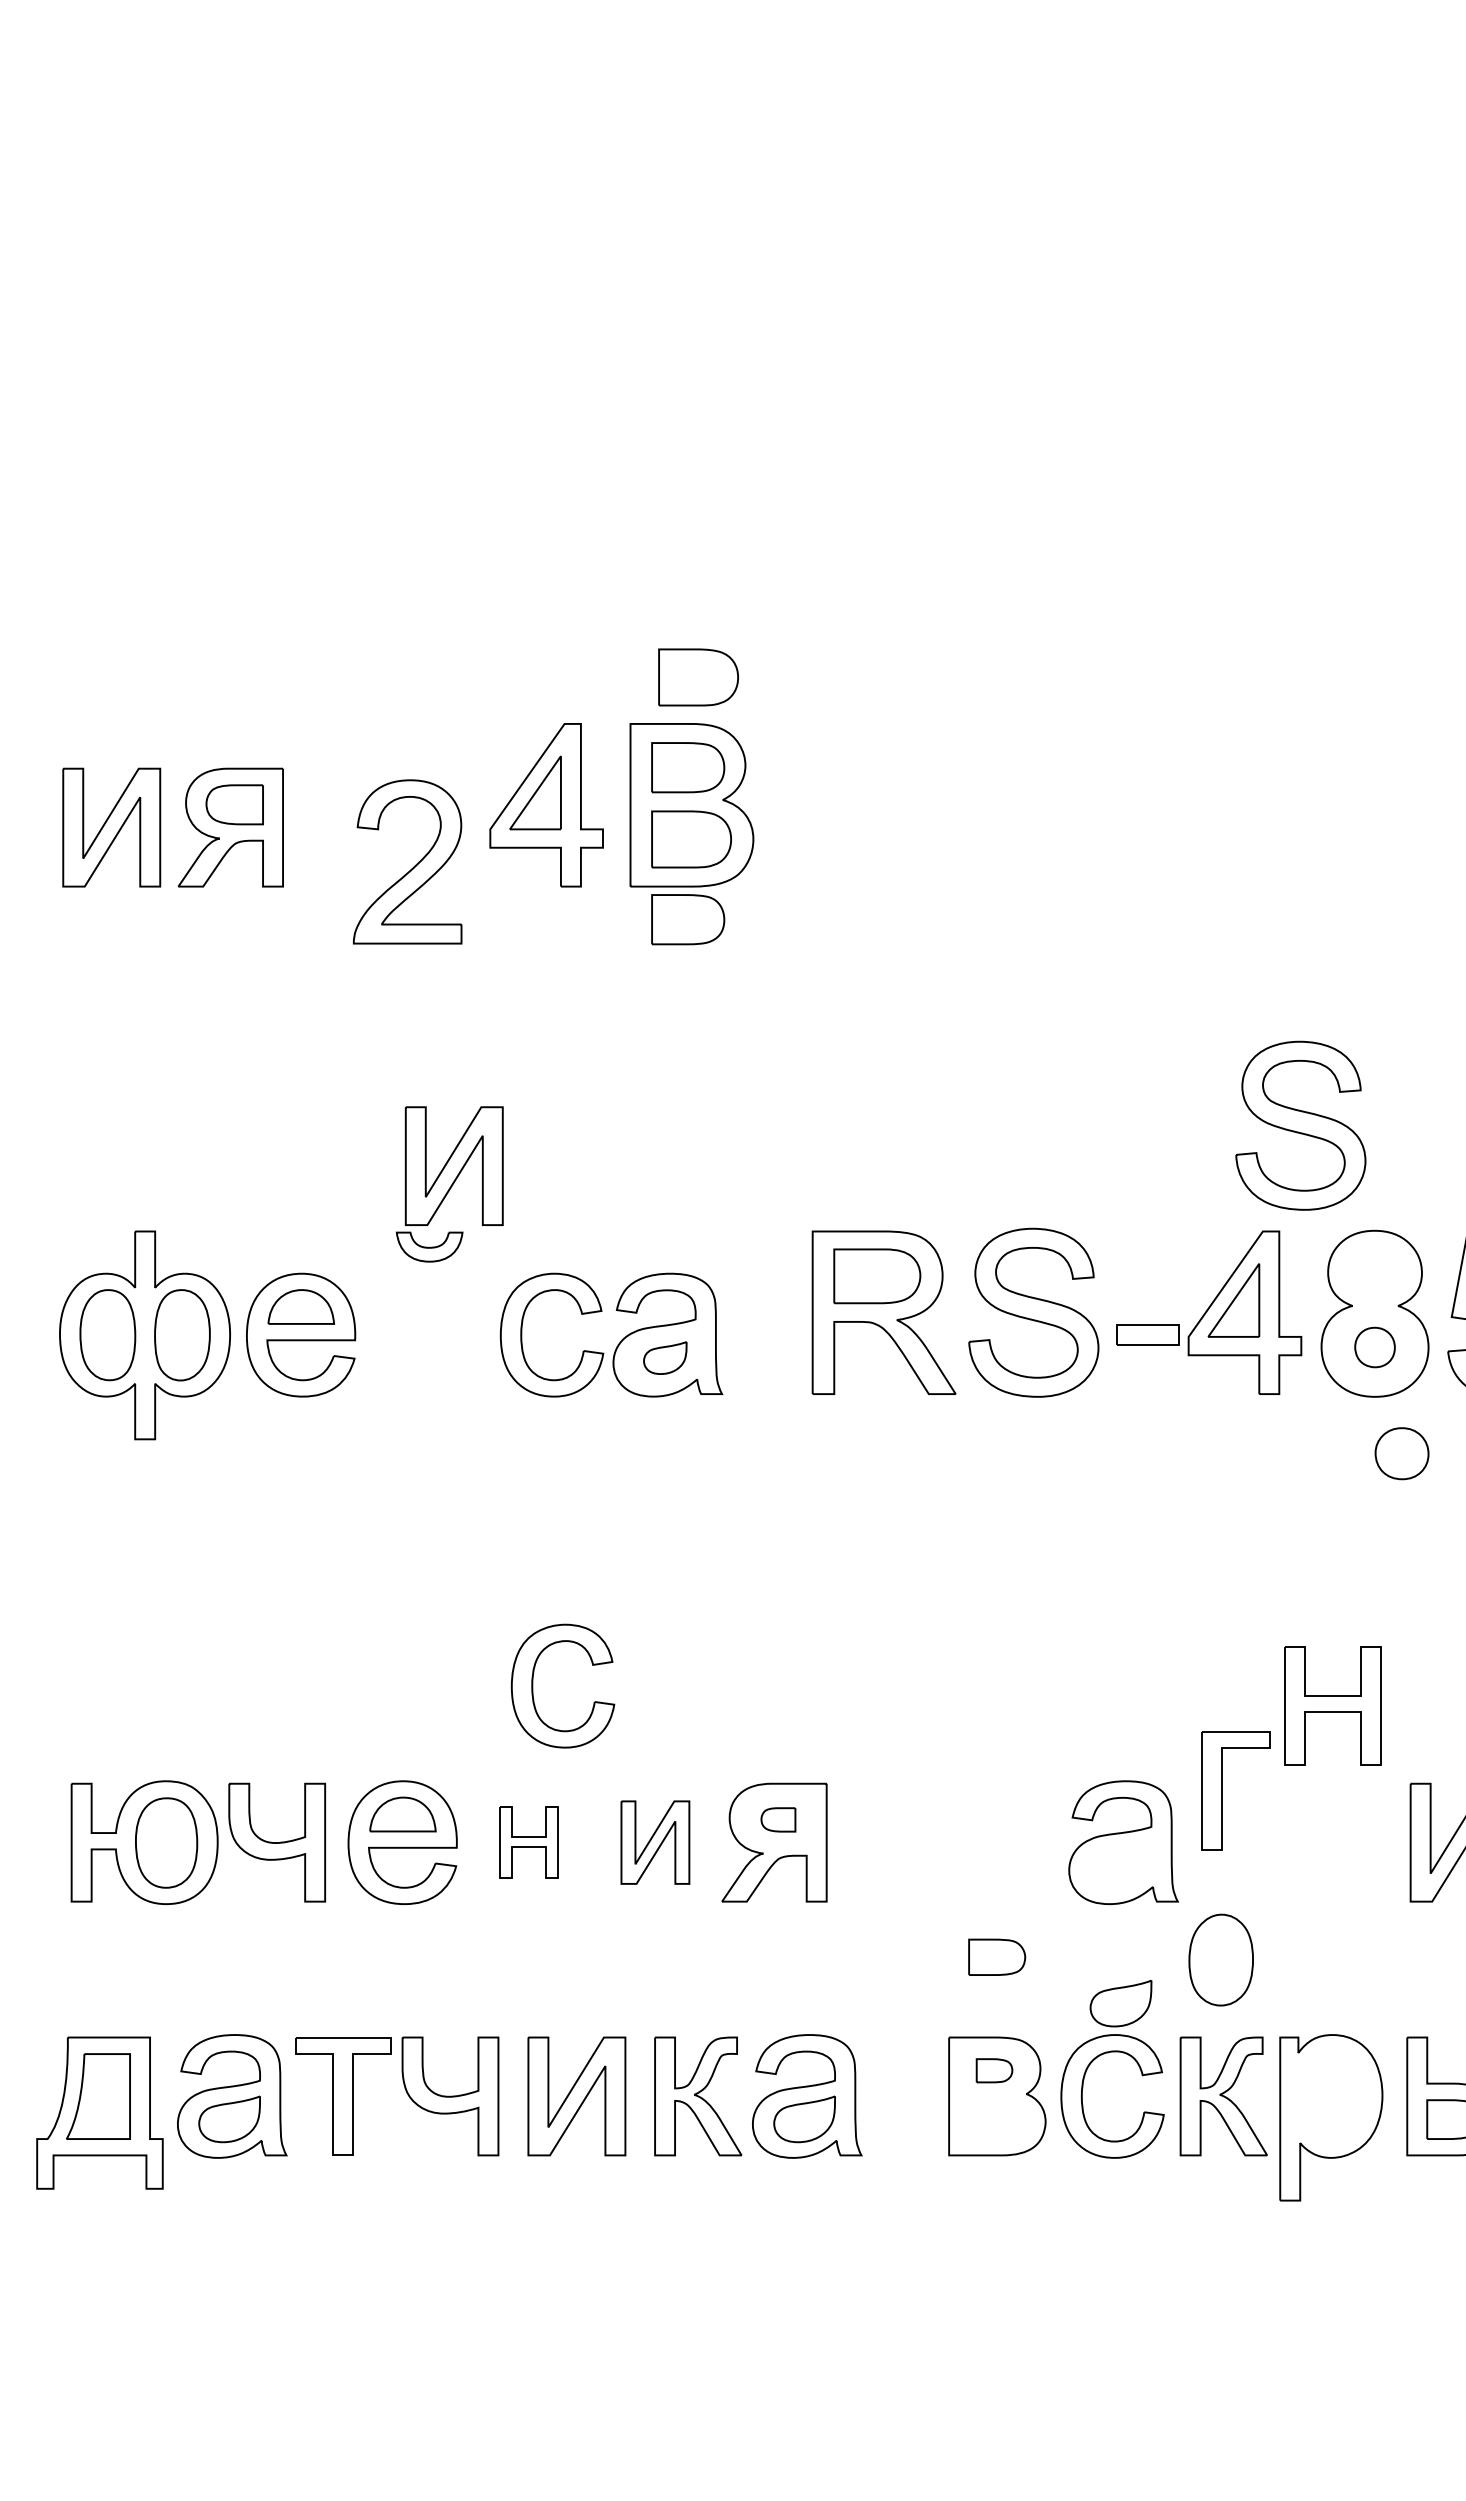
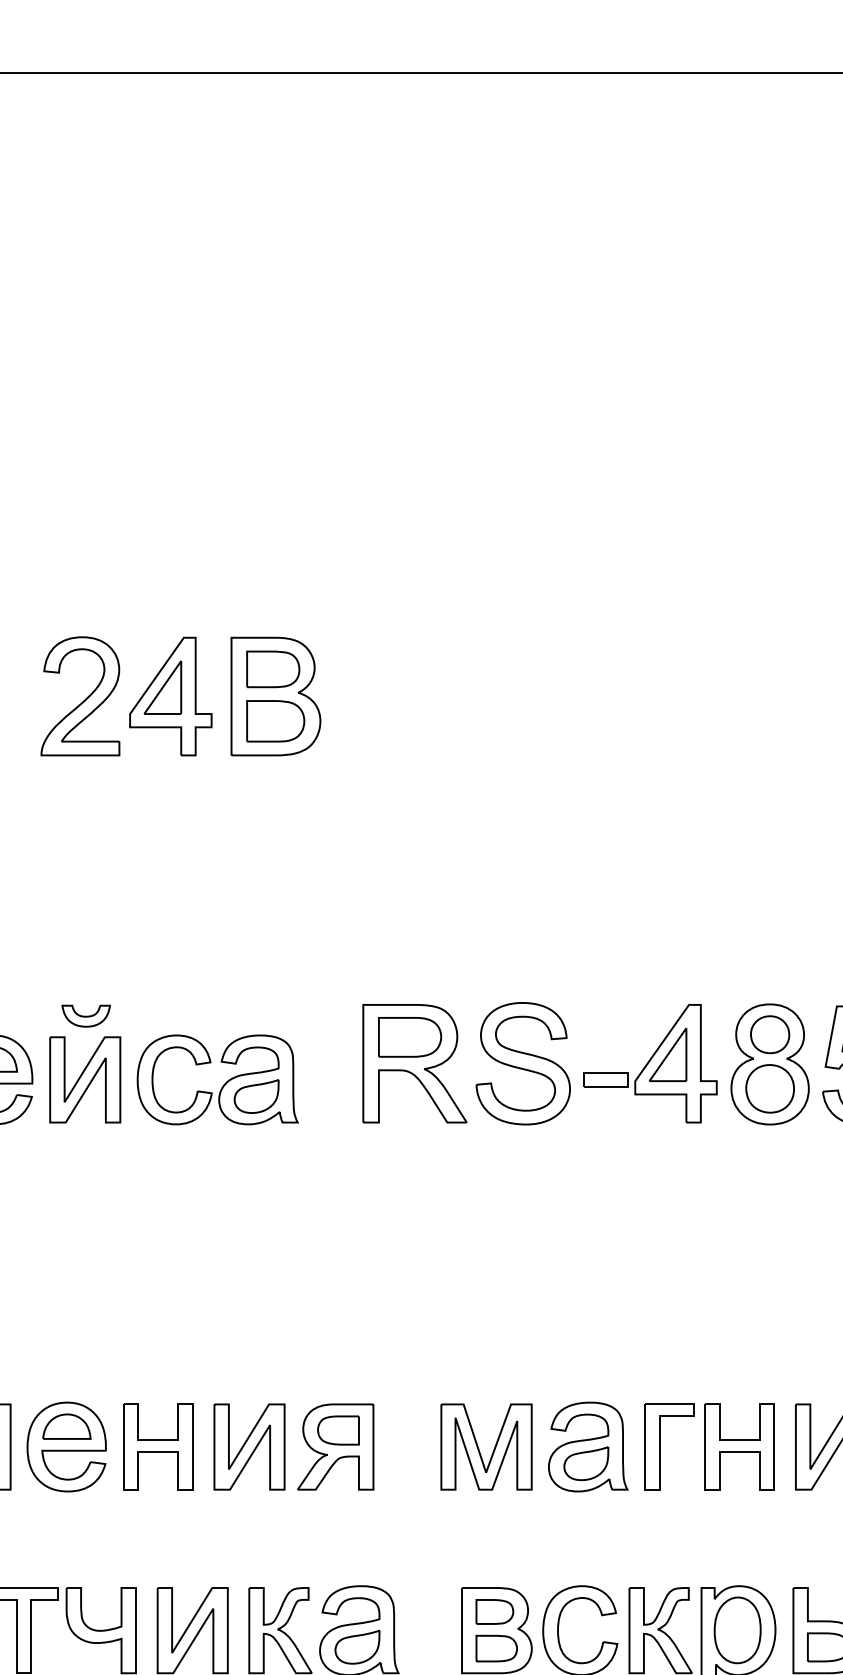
part: (698, 677) -> (280, 604), removed
part: (413, 866) -> (84, 699), moved
part: (688, 919) -> (273, 779), removed
part: (1300, 1125) -> (716, 928), removed
part: (453, 1165) -> (84, 1079), moved
part: (1374, 1347) -> (769, 1088), size x1.67
part: (665, 1357) -> (256, 1096), size x1.43
part: (1401, 1453) -> (769, 1034), moved
part: (533, 1685) -> (161, 1333), removed
part: (1332, 1705) -> (739, 1446), moved
part: (1222, 1790) -> (659, 1446), moved
part: (778, 1819) -> (338, 1430), size x1.67
part: (528, 1842) -> (157, 1446), size x1.67
part: (655, 1842) -> (249, 1446), size x1.43
part: (972, 1844) -> (478, 1448), added
part: (997, 1956) -> (497, 1648), moved
part: (1220, 1959) -> (737, 1629), moved
part: (1120, 2003) -> (585, 1463), moved
part: (994, 2070) -> (494, 1611), size x1.43

